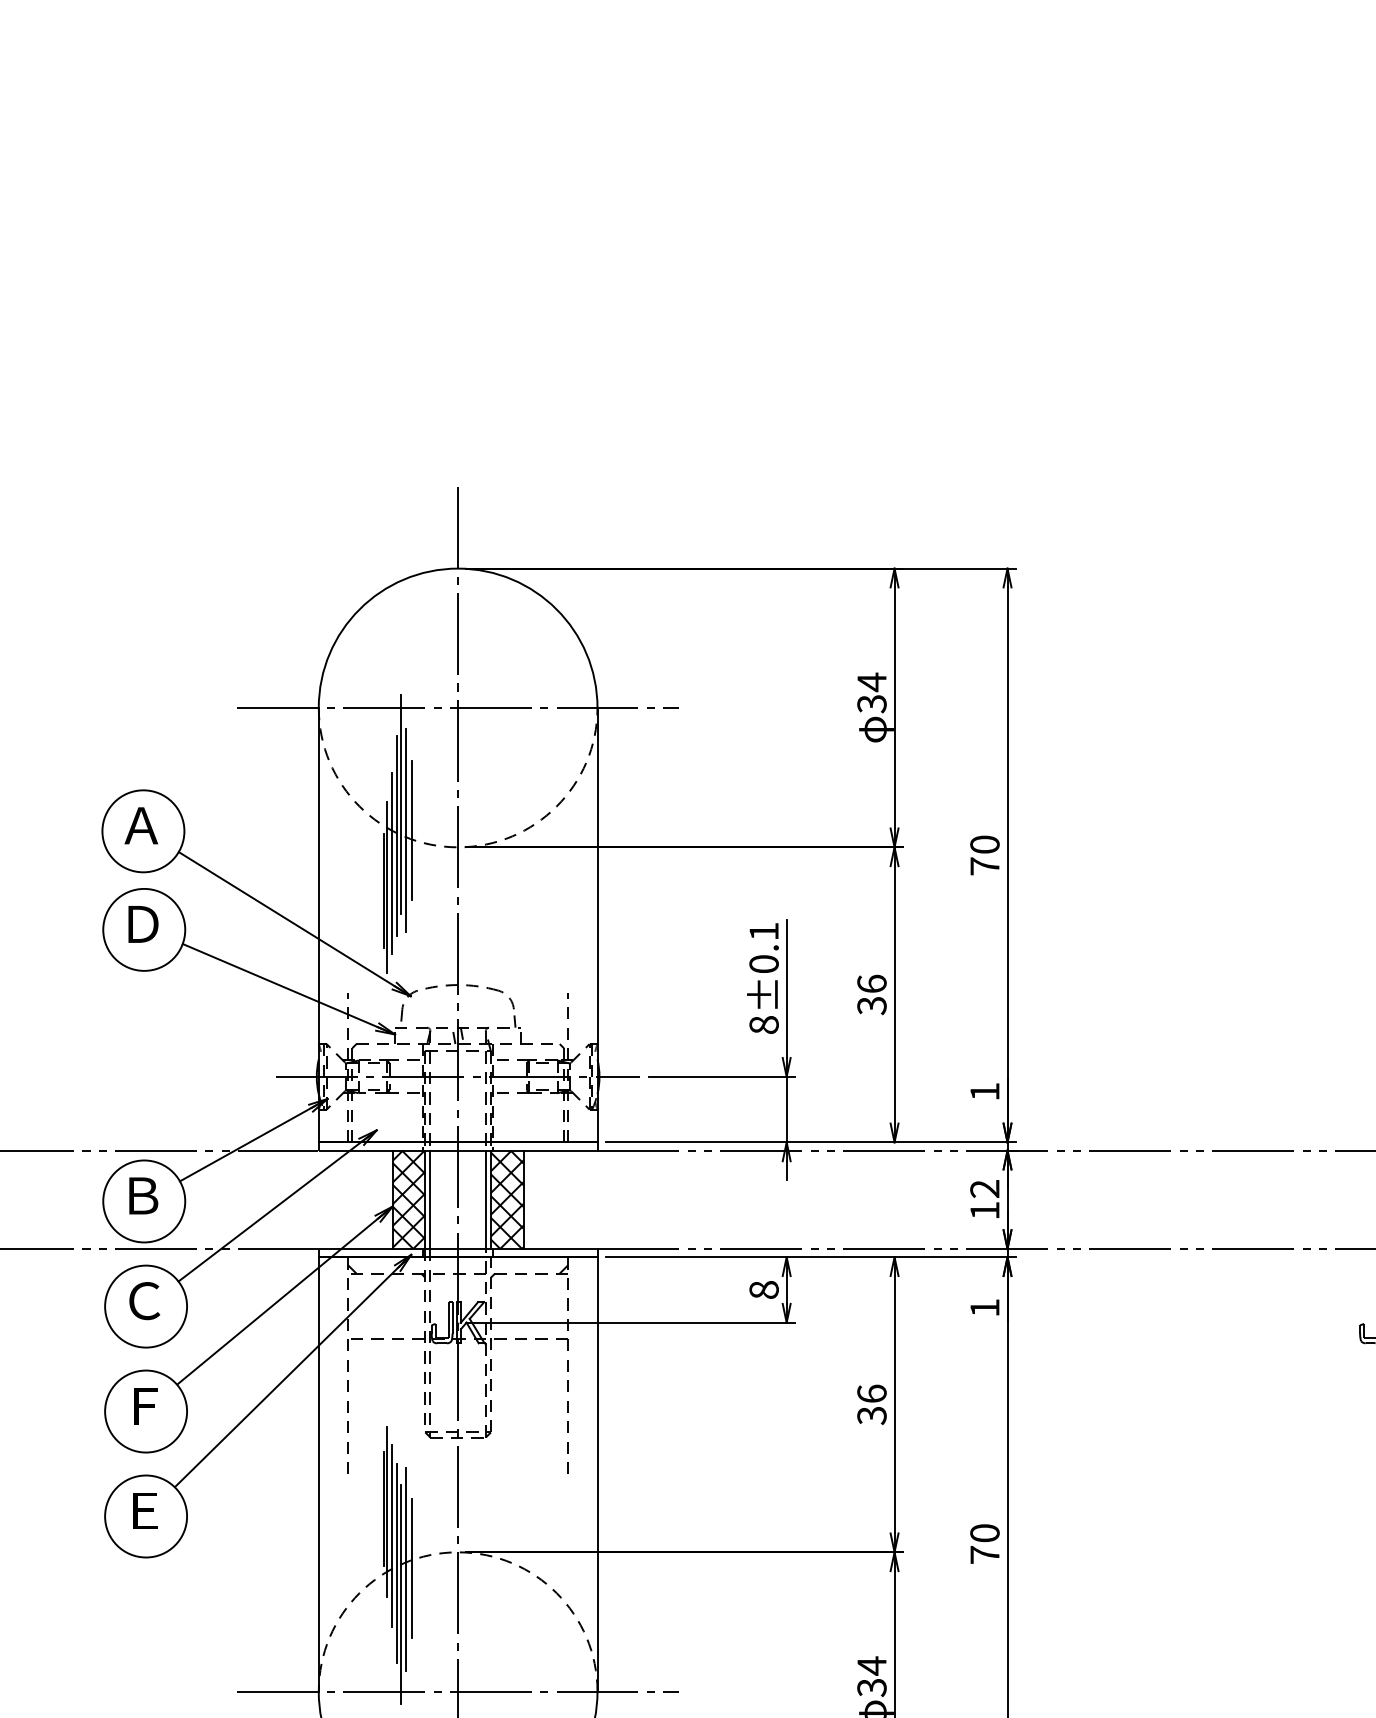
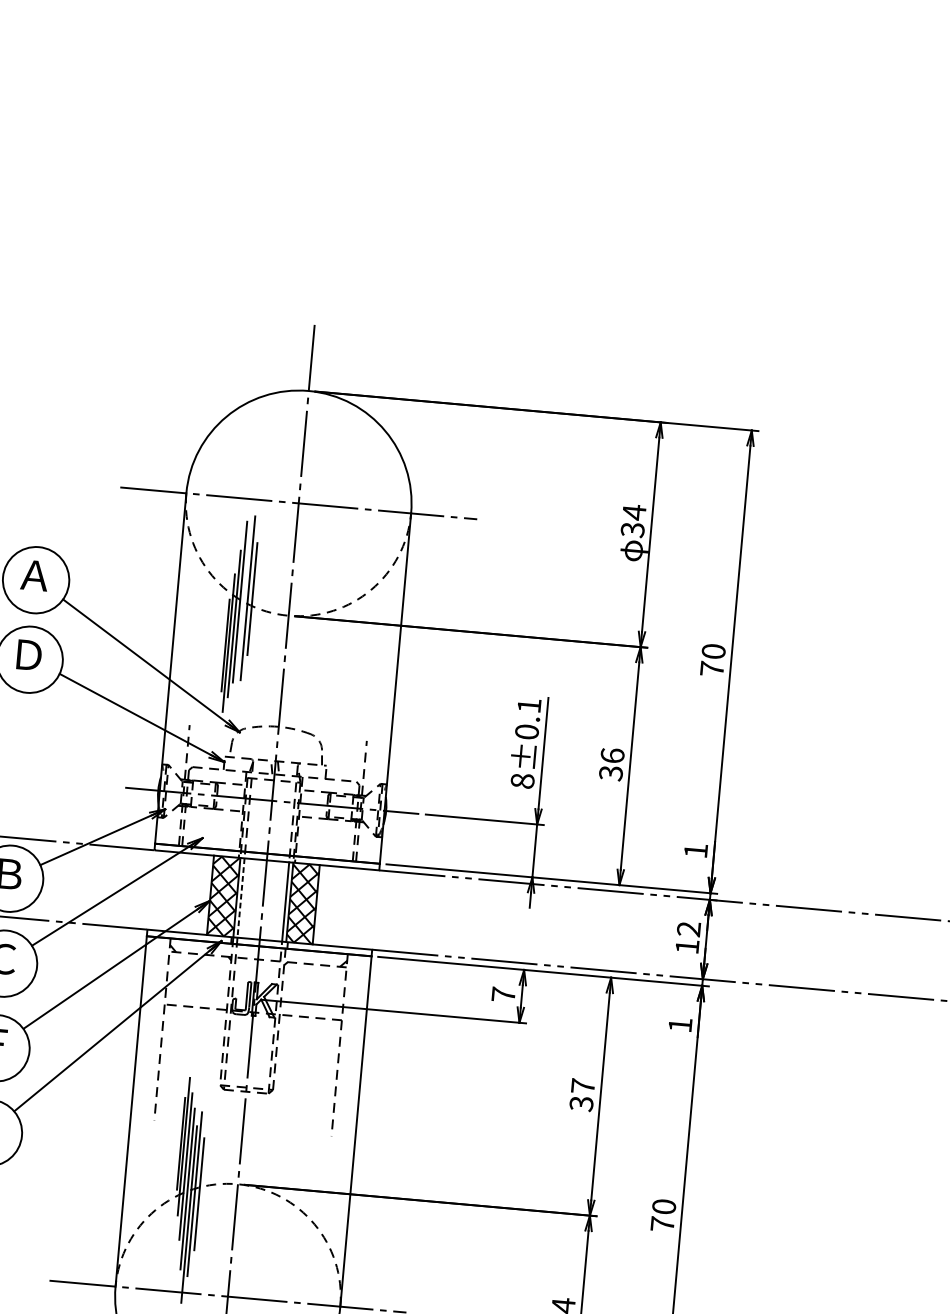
line: (401, 804) -> (246, 577), removed
line: (430, 1200) -> (241, 898), solid -> dashed
text: (763, 1289) -> (503, 994), 8 -> 7
text: (871, 1393) -> (582, 1085), 36 -> 37

